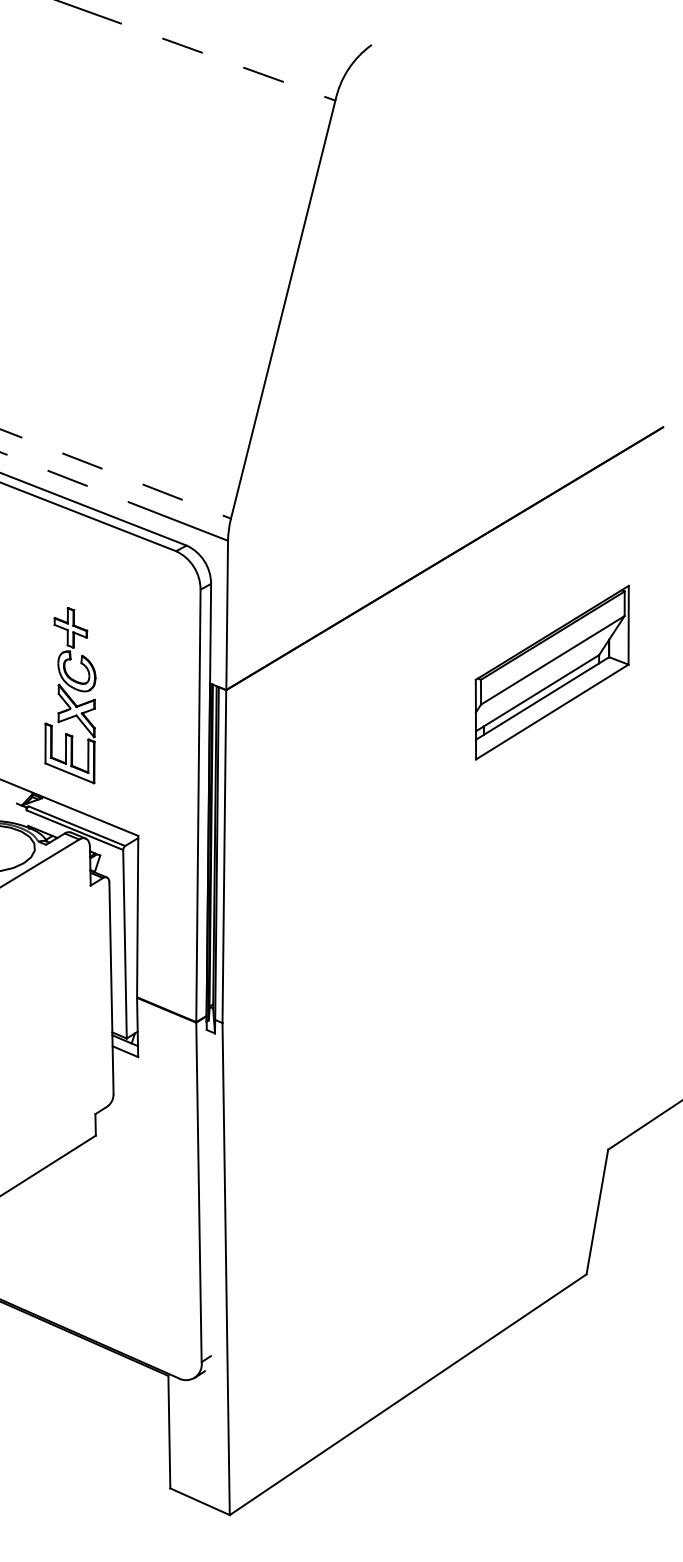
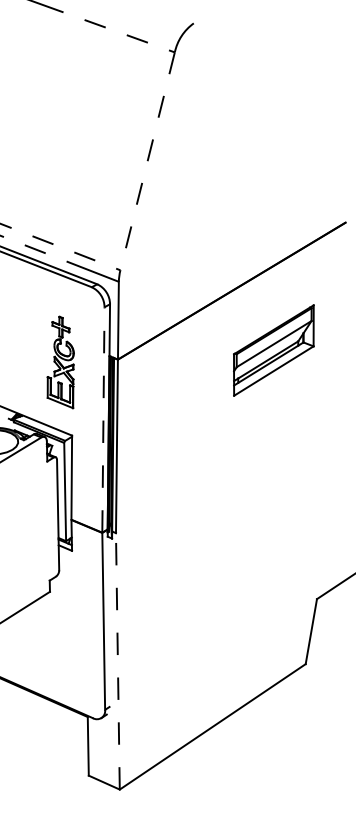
line: (282, 309) -> (147, 161), solid -> dashed
part: (551, 672) -> (273, 350), moved
part: (69, 695) -> (60, 362), moved
line: (198, 804) -> (103, 419), solid -> dashed
line: (225, 1267) -> (117, 660), solid -> dashed

